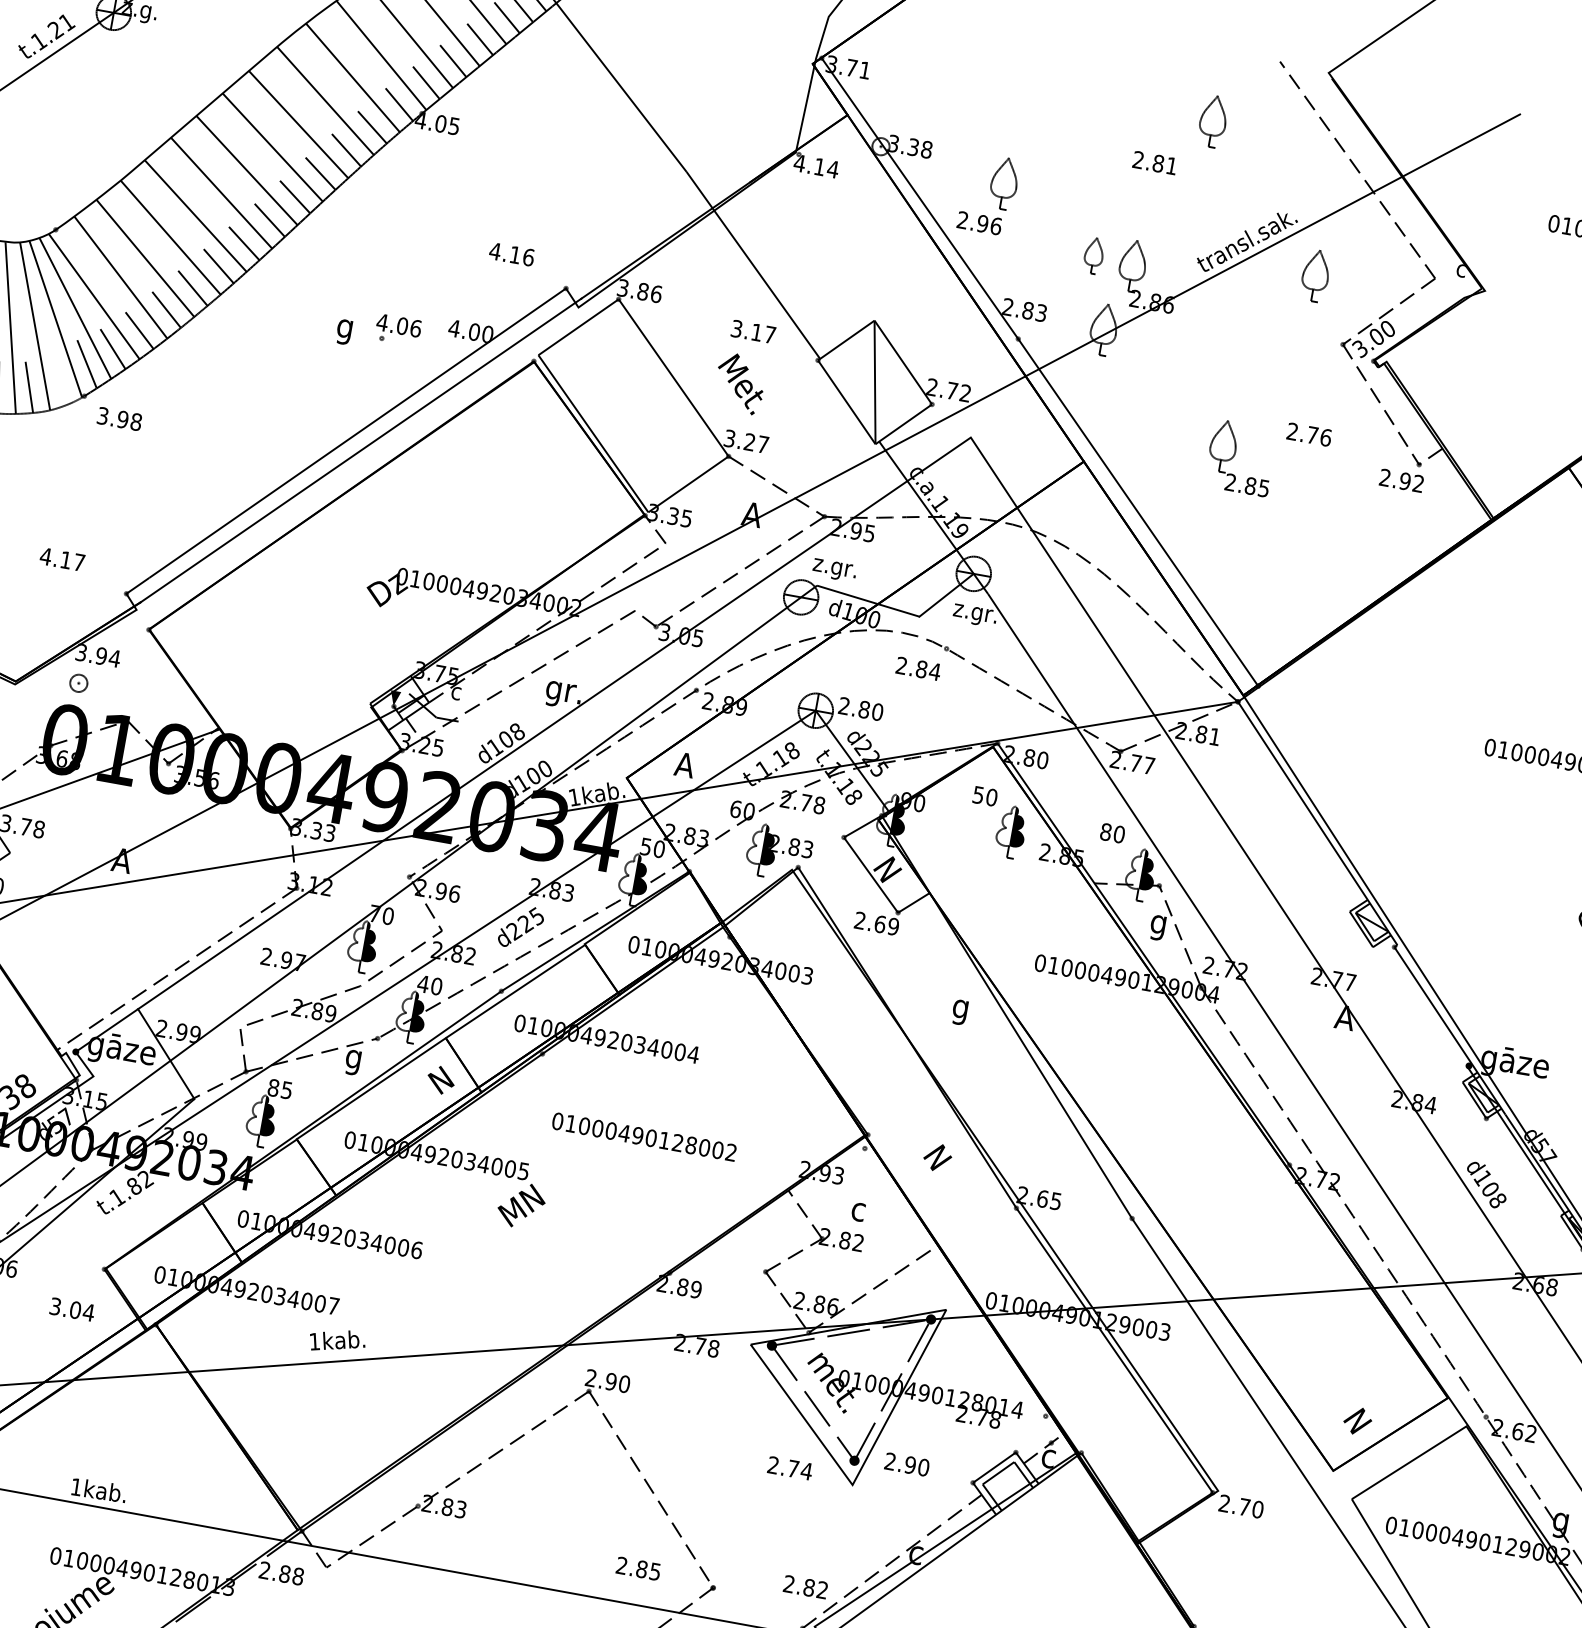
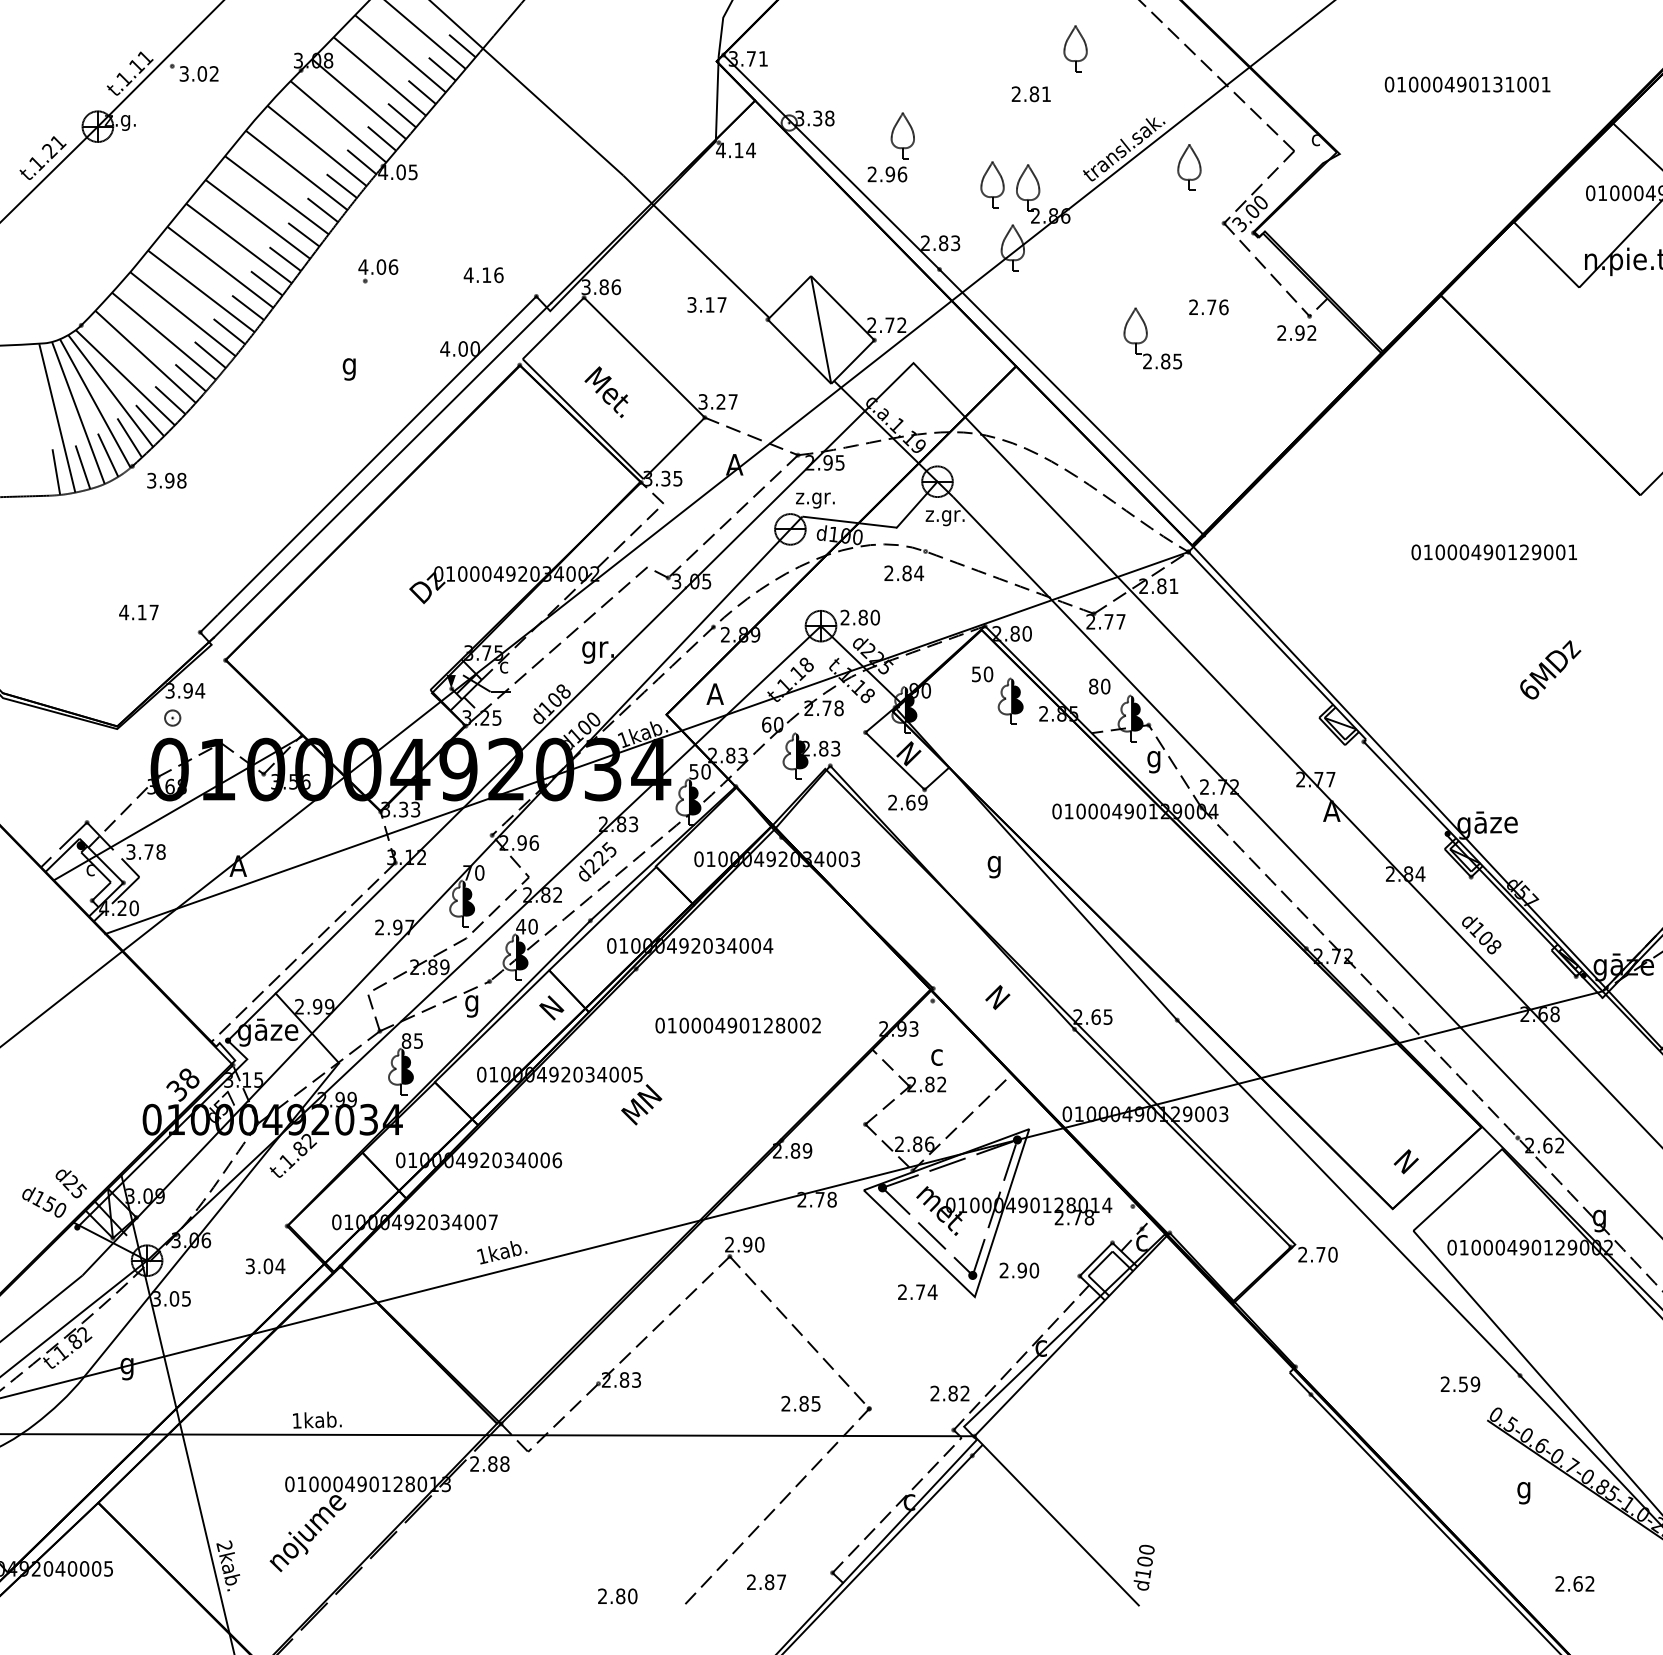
part: (1093, 255) -> (992, 184), size x1.43
part: (398, 330) -> (378, 271), moved
line: (60, 378) -> (108, 454), added
text: (740, 383) -> (606, 392), moved

